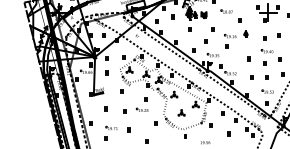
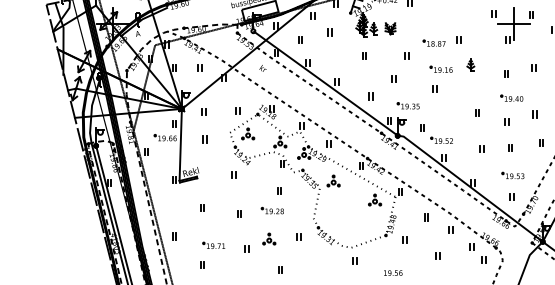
part: (226, 11) -> (433, 42), moved
part: (181, 112) -> (268, 238), moved

